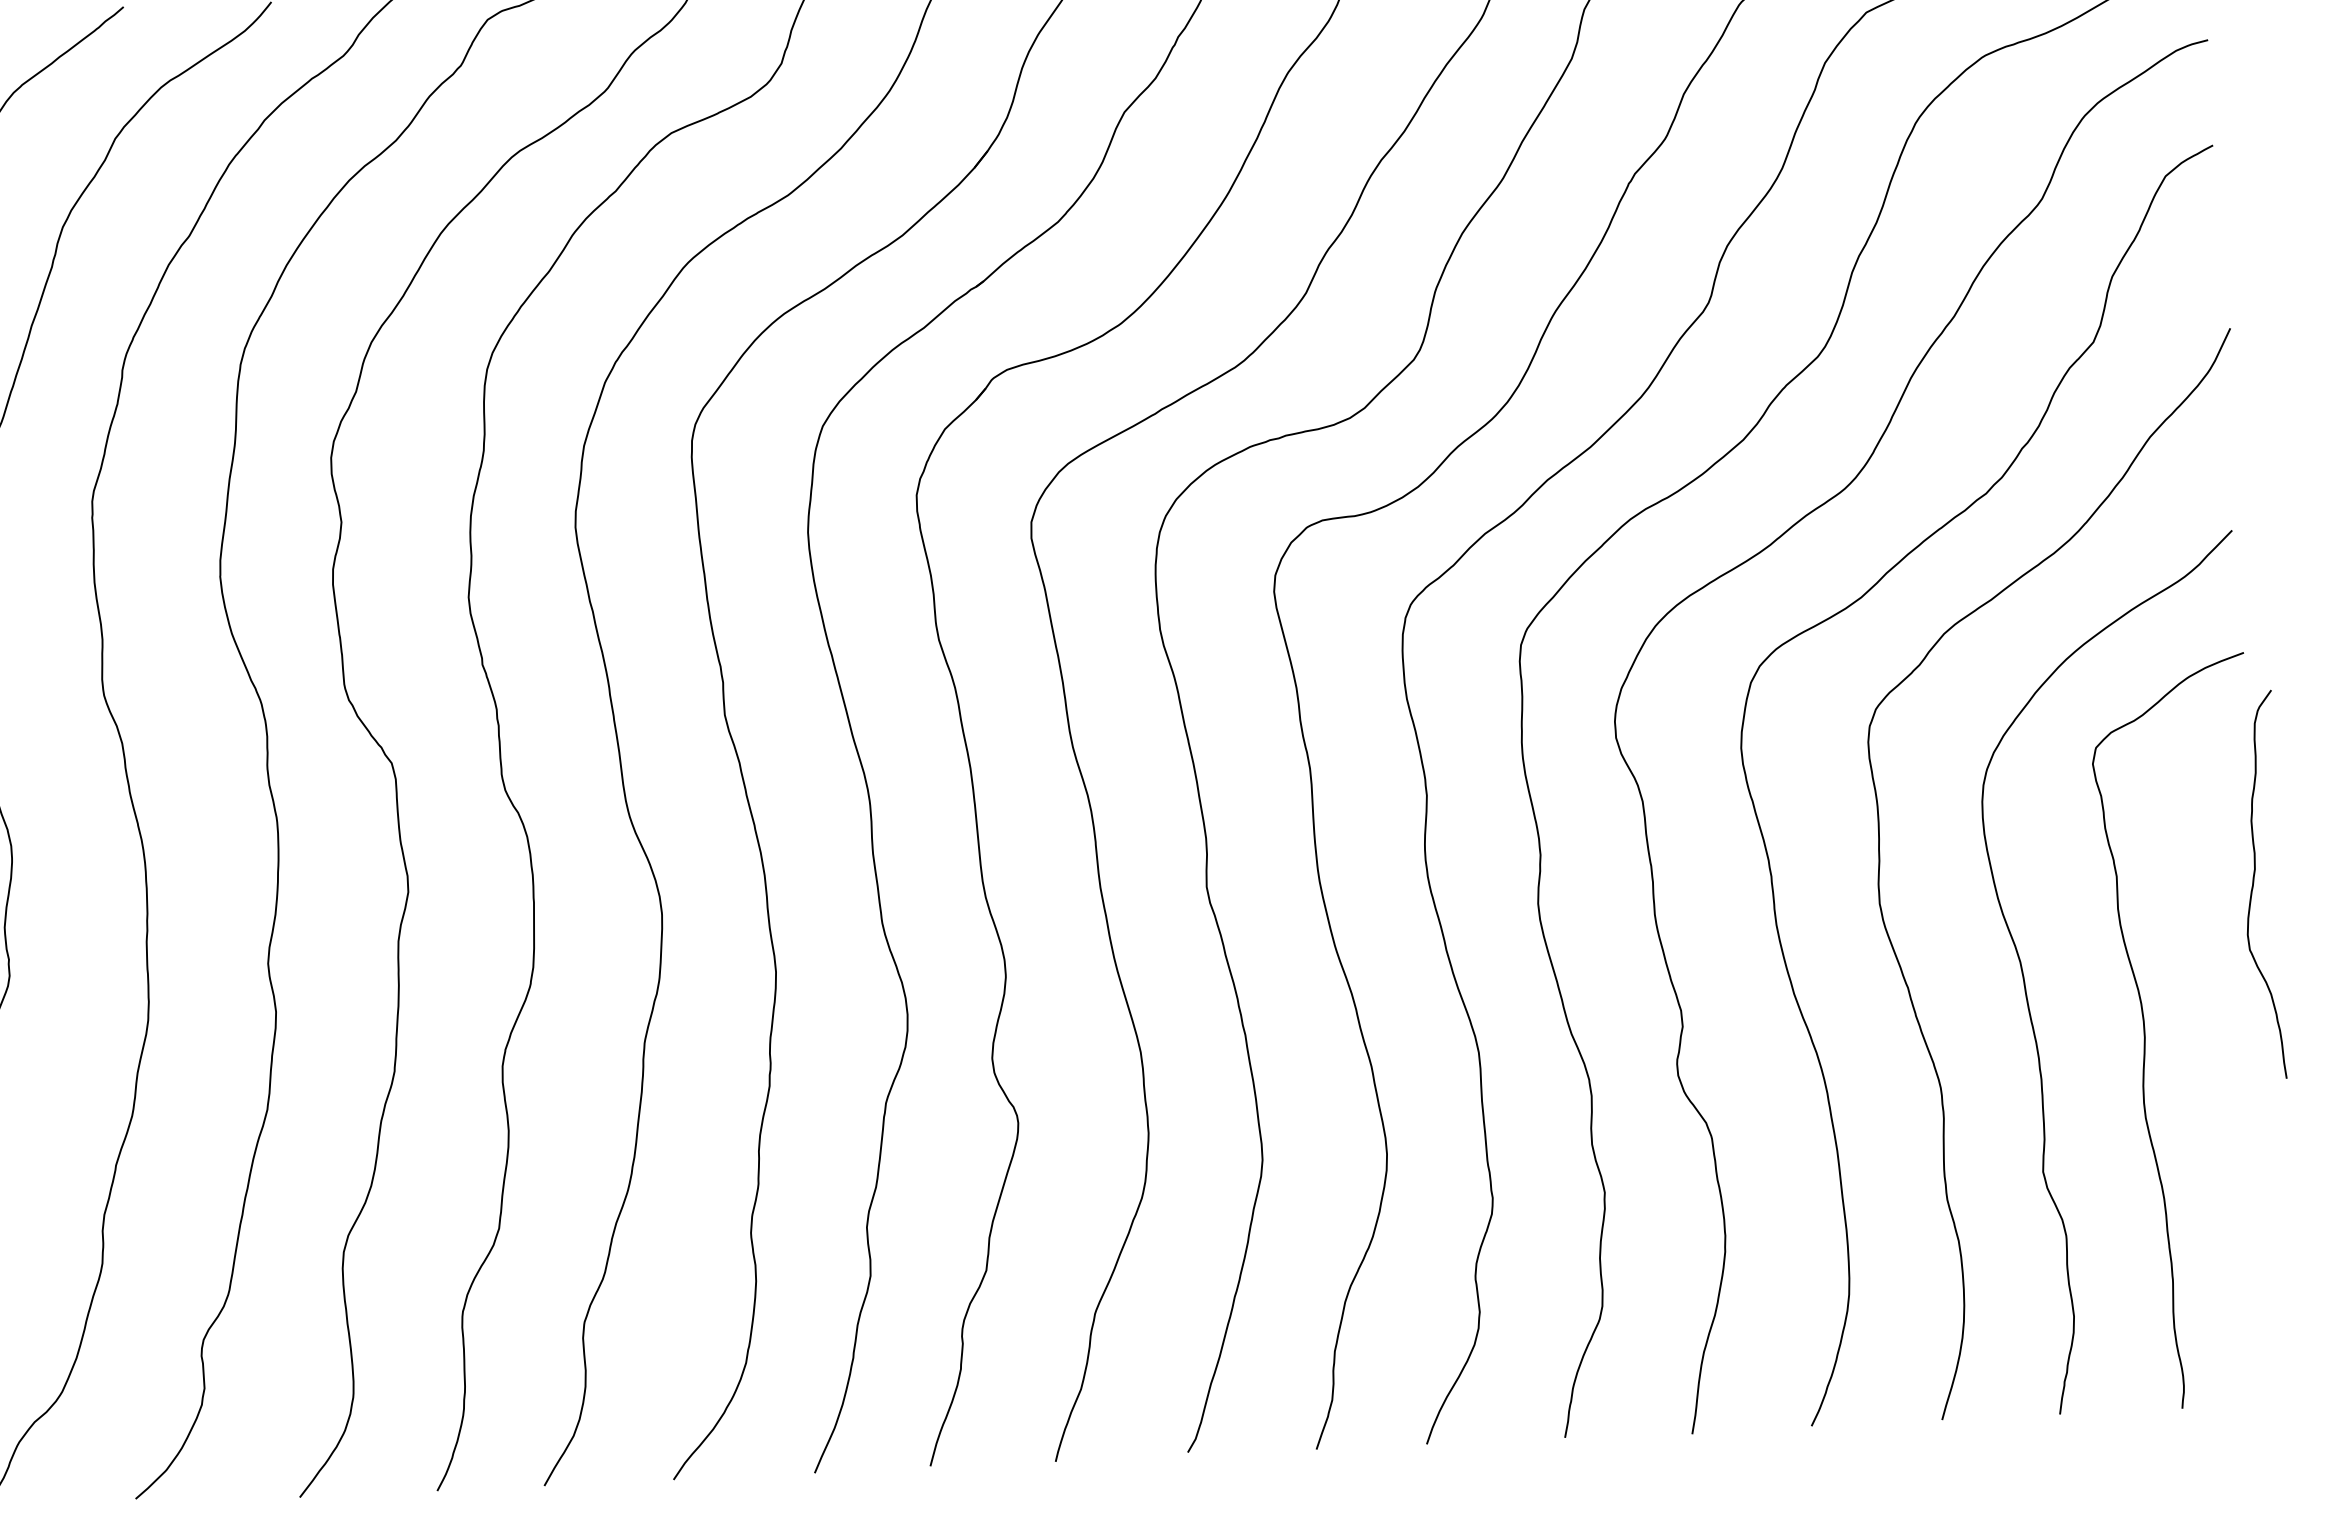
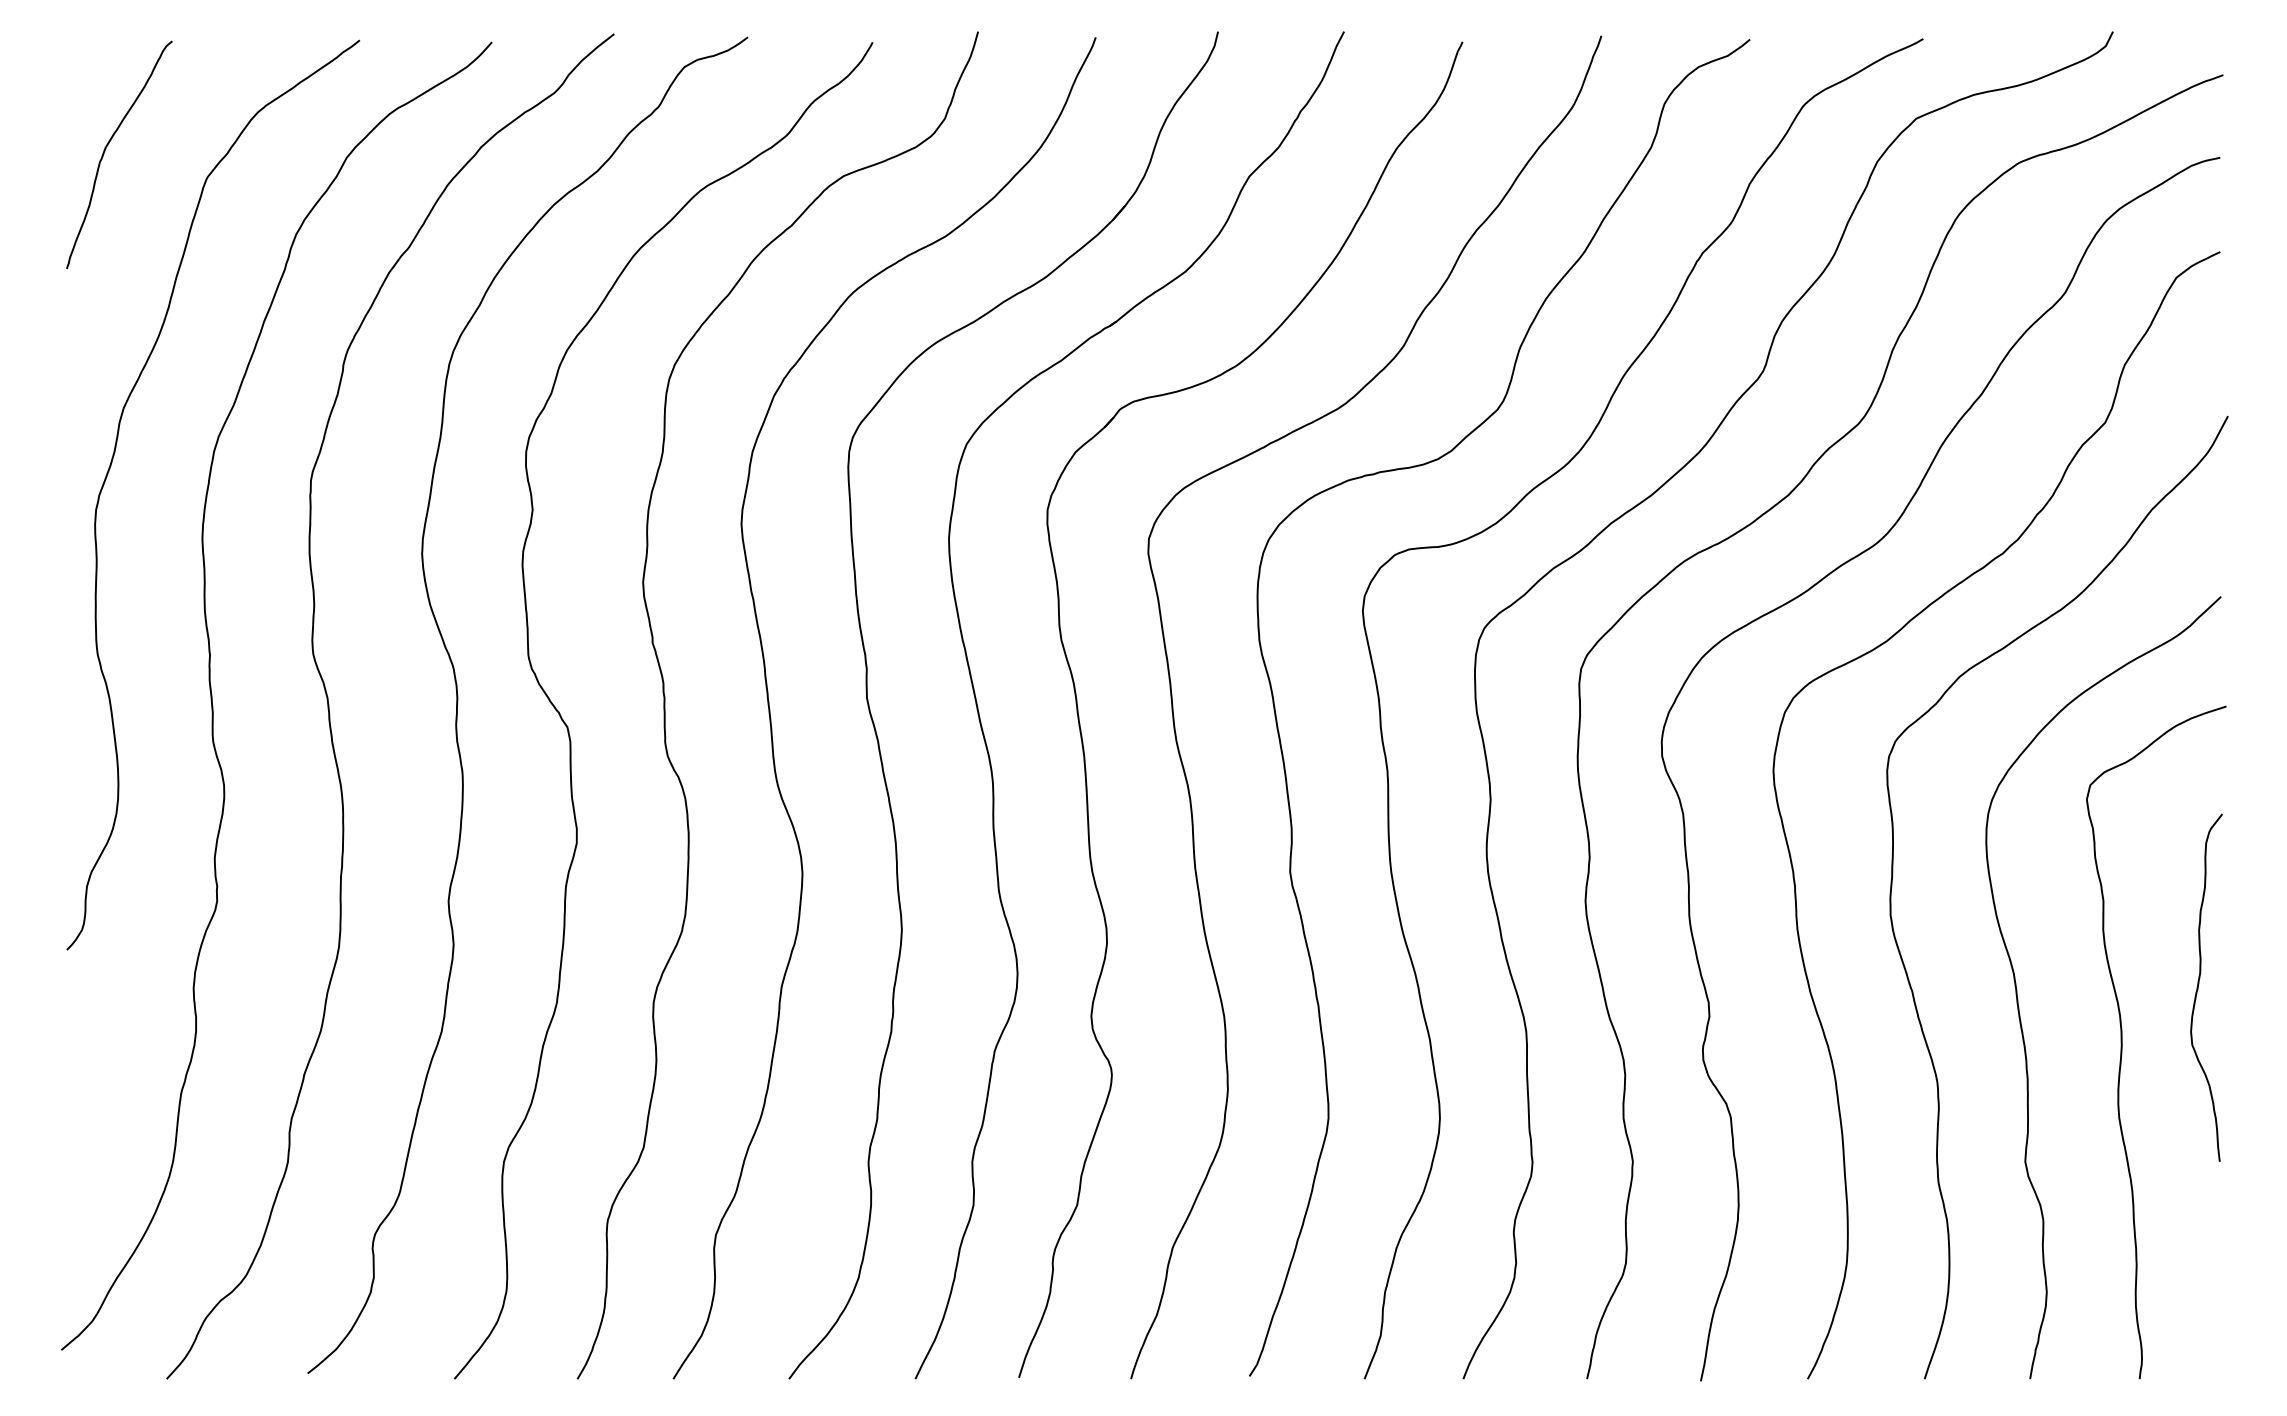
curve: (2254, 881) -> (2199, 984), moved

